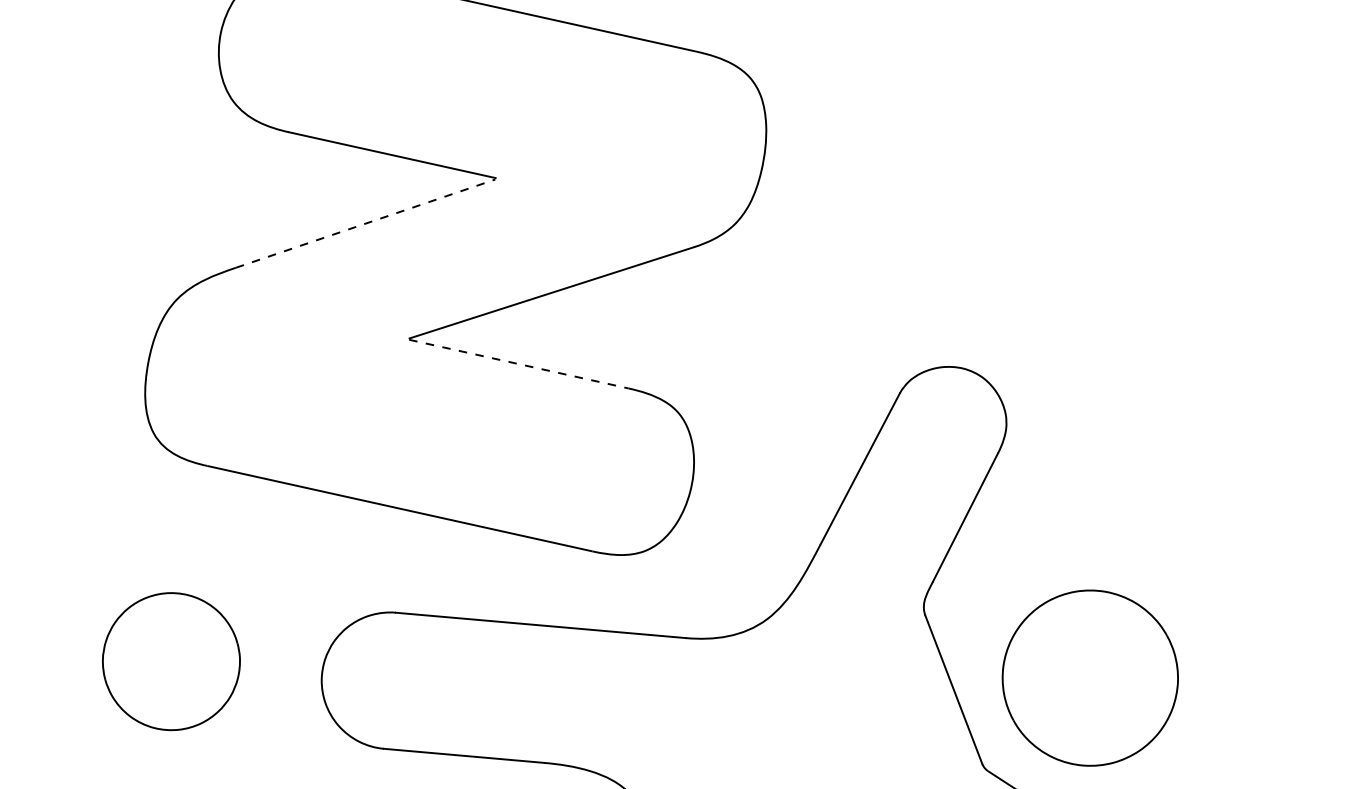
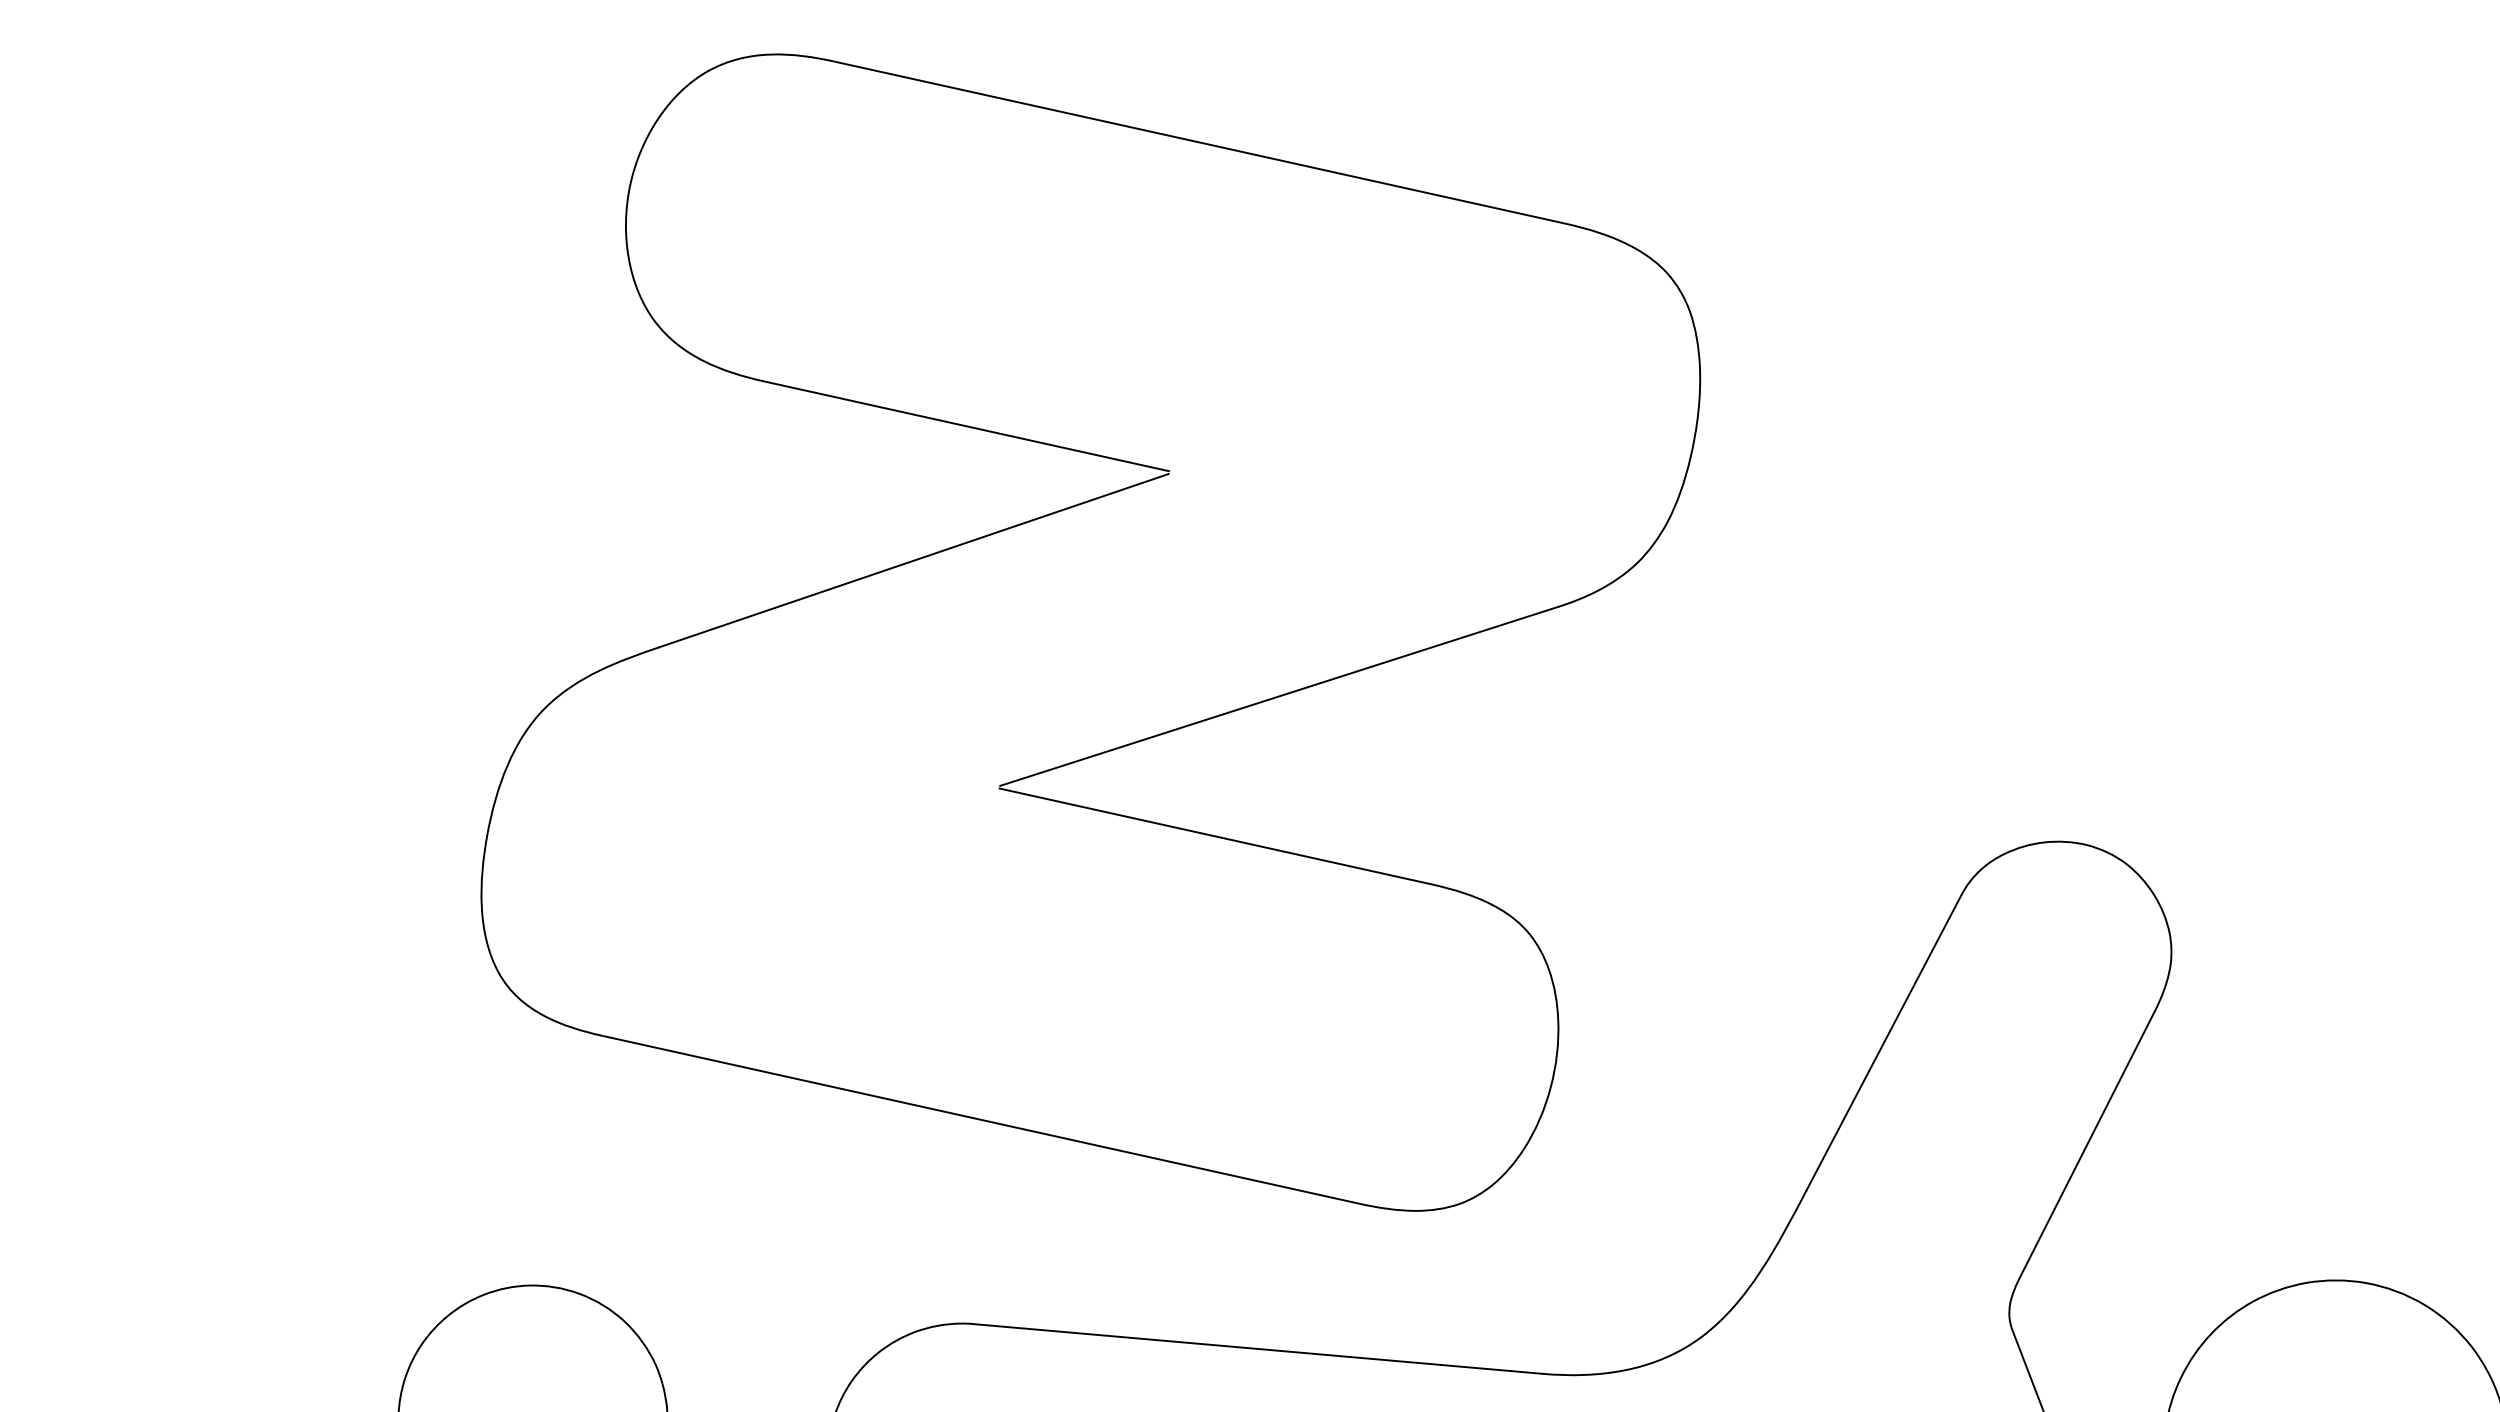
line: (366, 223) -> (915, 560), dashed -> solid
line: (519, 364) -> (1215, 836), dashed -> solid

